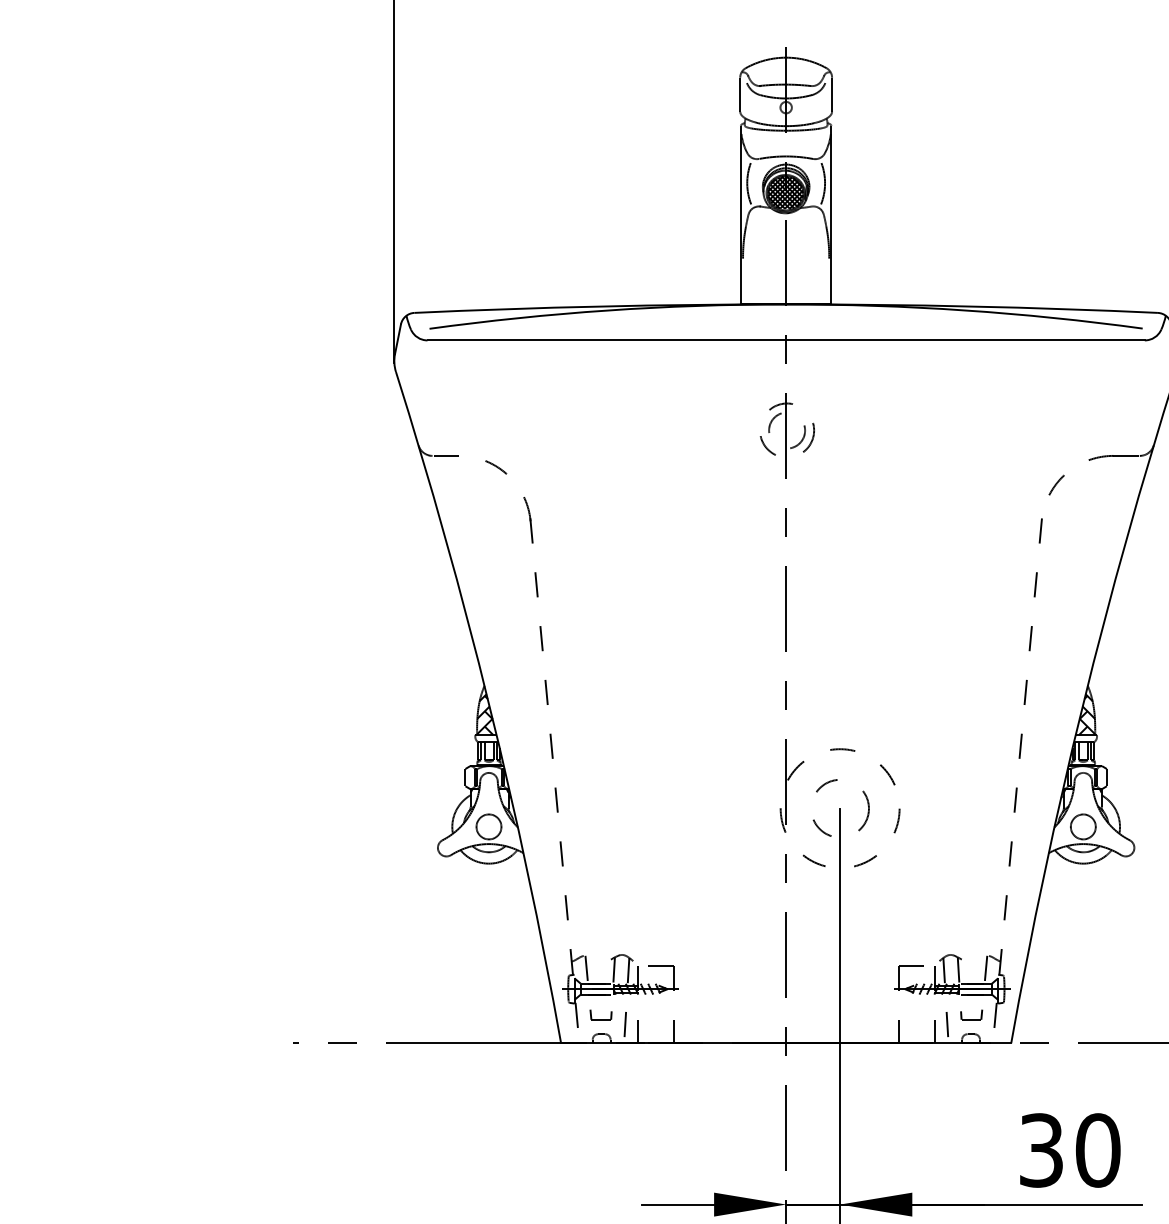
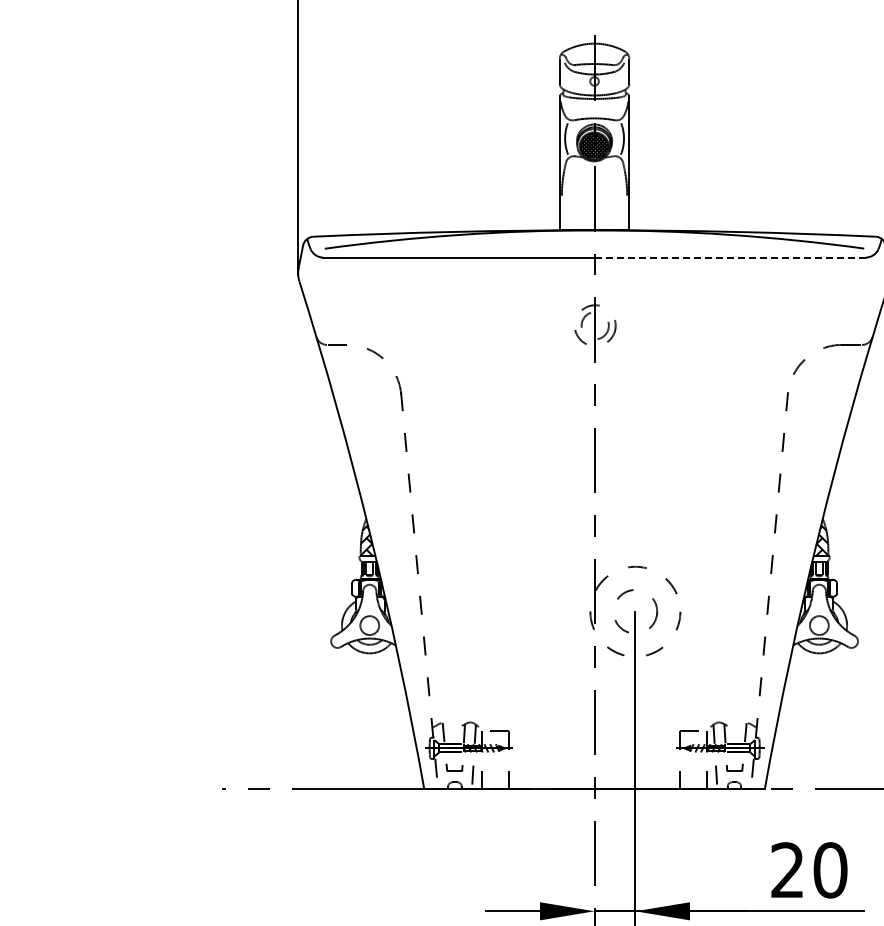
line: (965, 340) -> (730, 257), solid -> dashed
text: (1041, 1150) -> (787, 870), 30 -> 20

